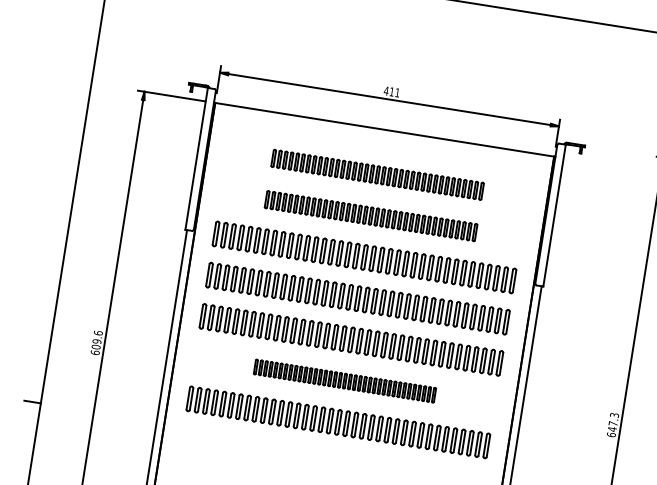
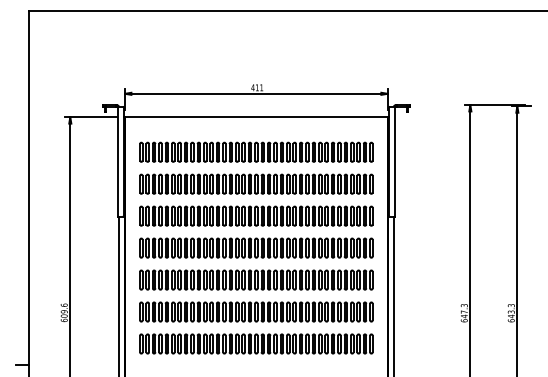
part: (377, 174) -> (256, 151), size x1.43
part: (371, 215) -> (256, 183), size x1.43
part: (345, 380) -> (256, 311), size x1.67

